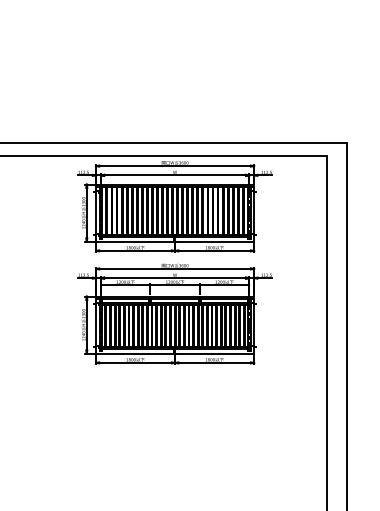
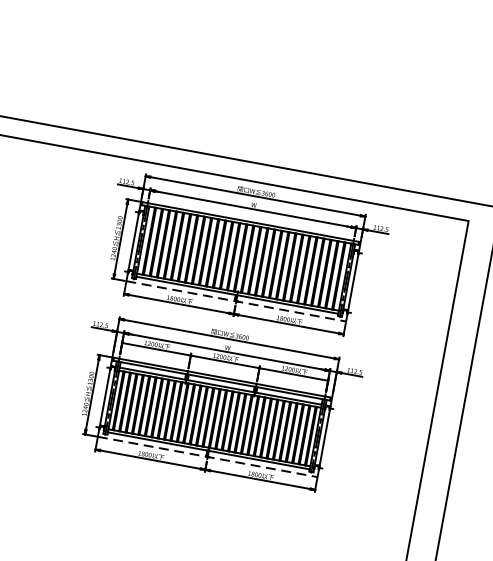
line: (175, 241) -> (236, 301), solid -> dashed
line: (175, 353) -> (208, 456), solid -> dashed

